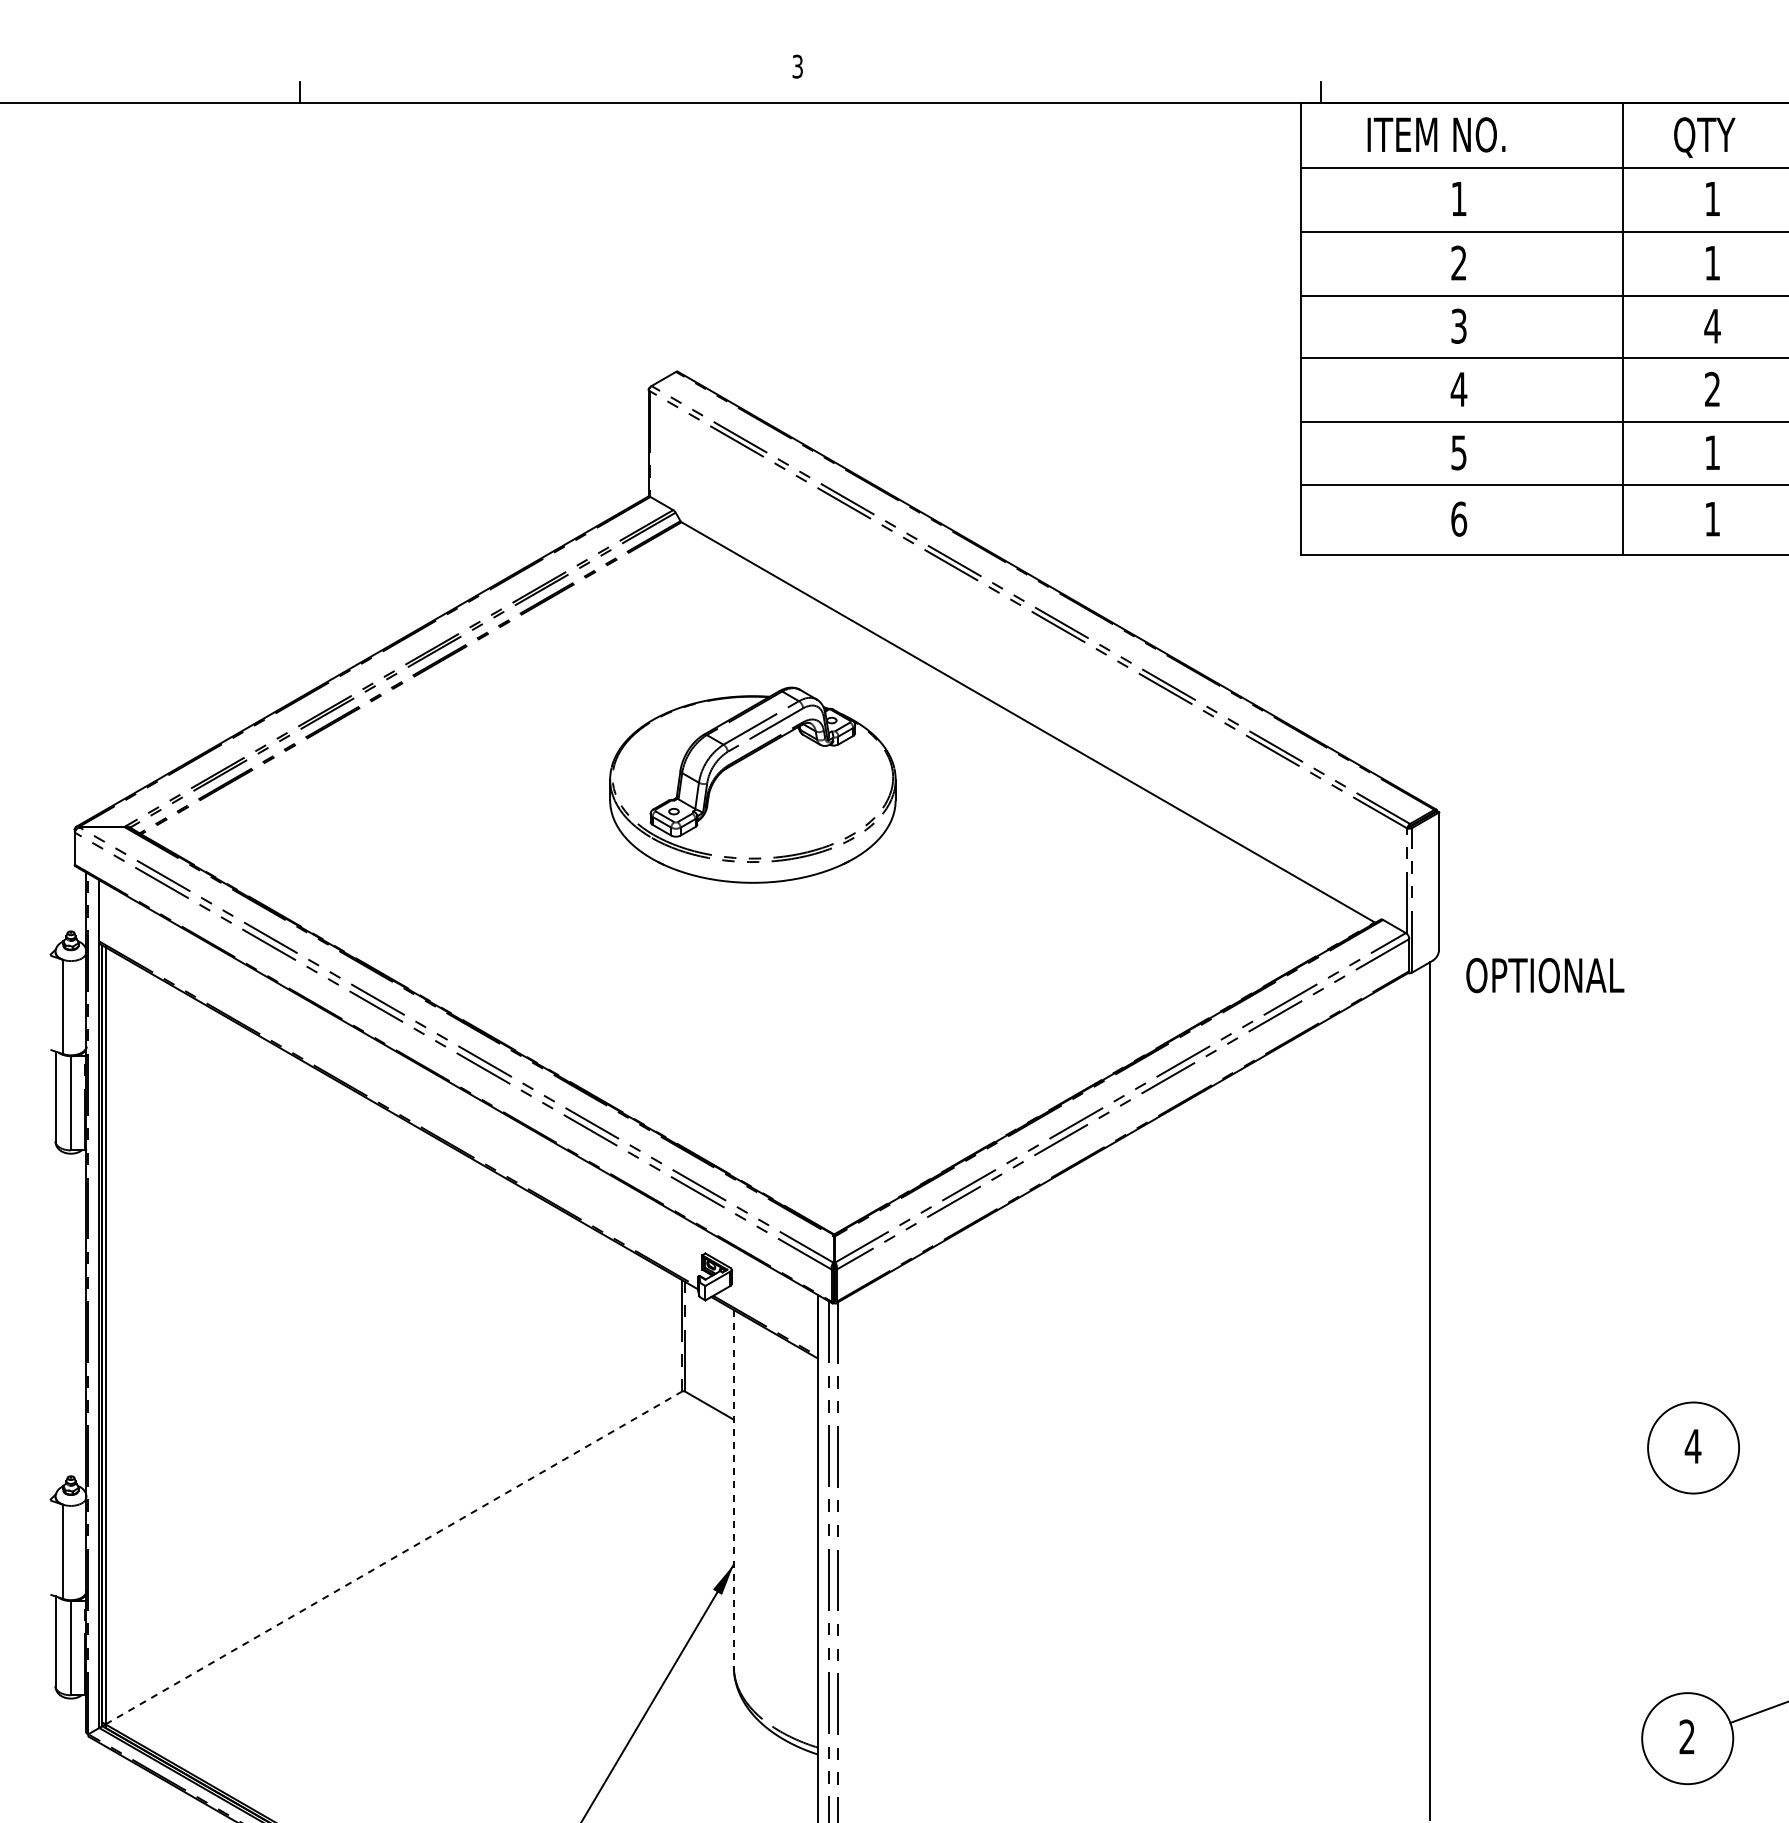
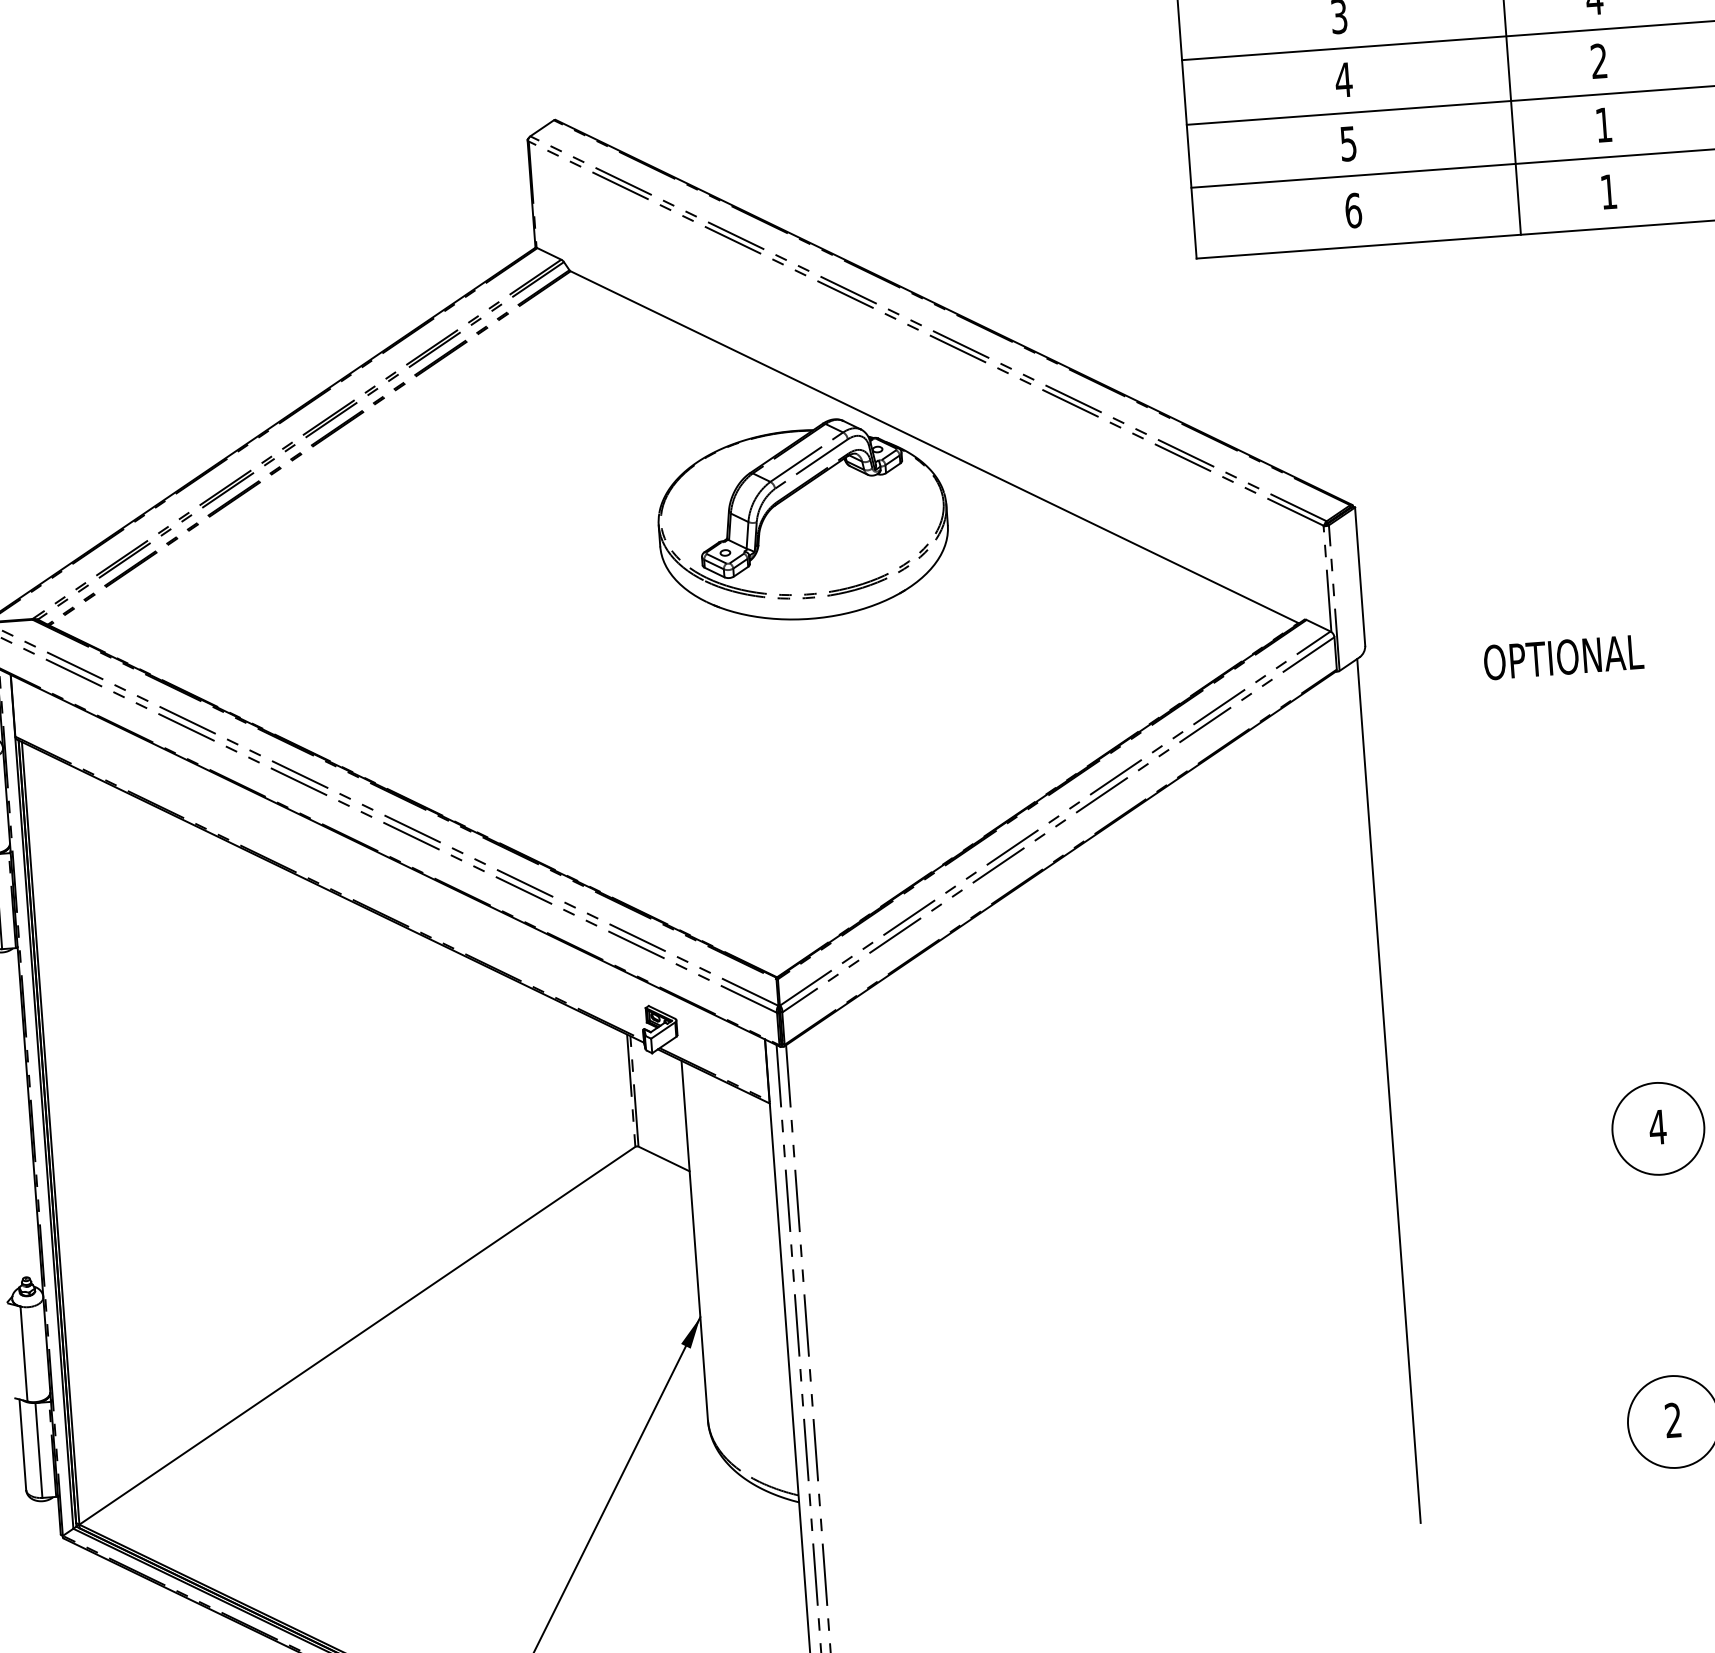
part: (752, 784) -> (802, 519), moved
text: (1545, 975) -> (1563, 657), moved
line: (733, 1488) -> (694, 1240), dashed -> solid
line: (393, 1557) -> (357, 1335), dashed -> solid

